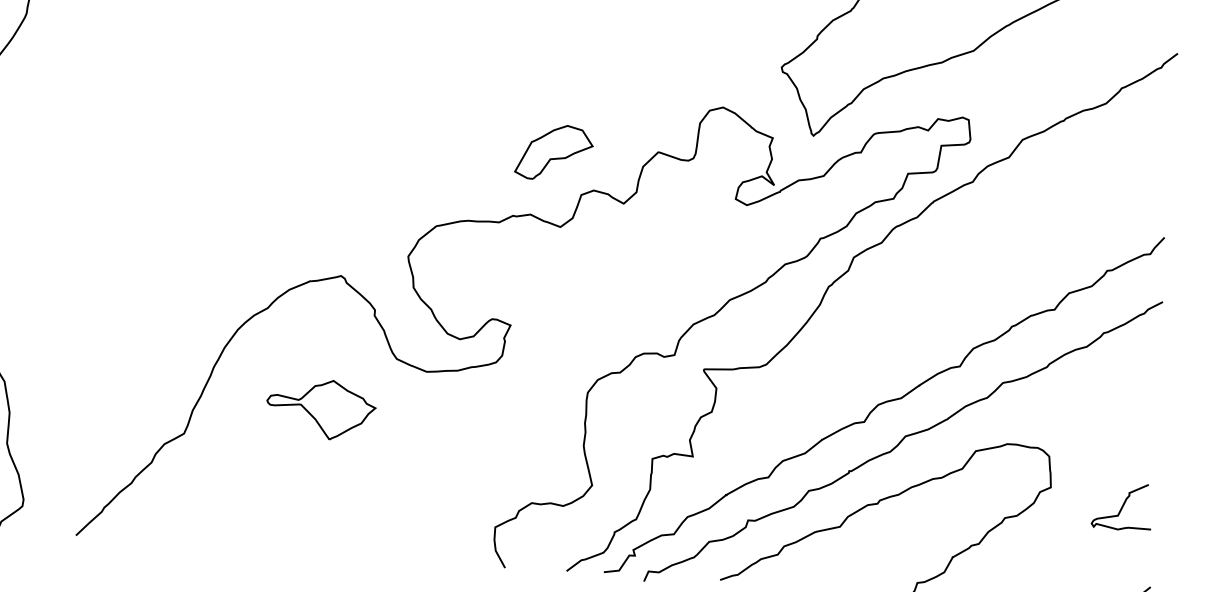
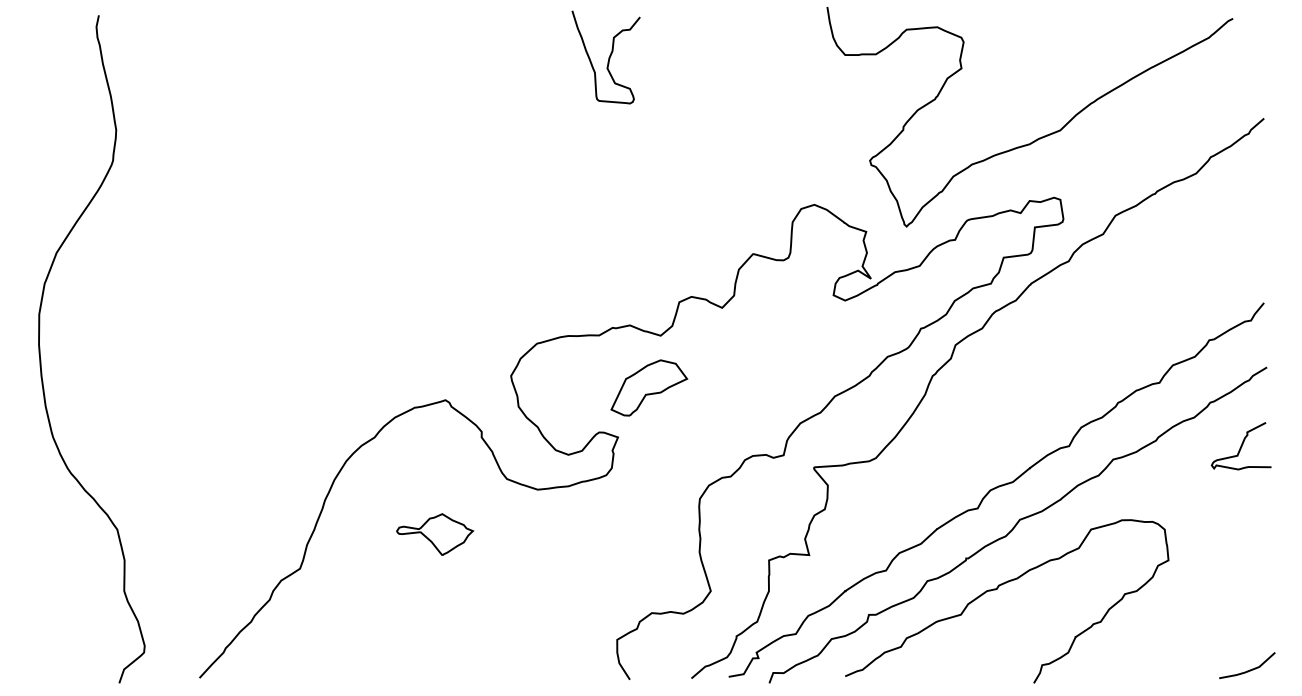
part: (554, 152) -> (649, 387), moved
part: (320, 409) -> (434, 534), size x0.7
curve: (1121, 506) -> (1240, 446), moved

